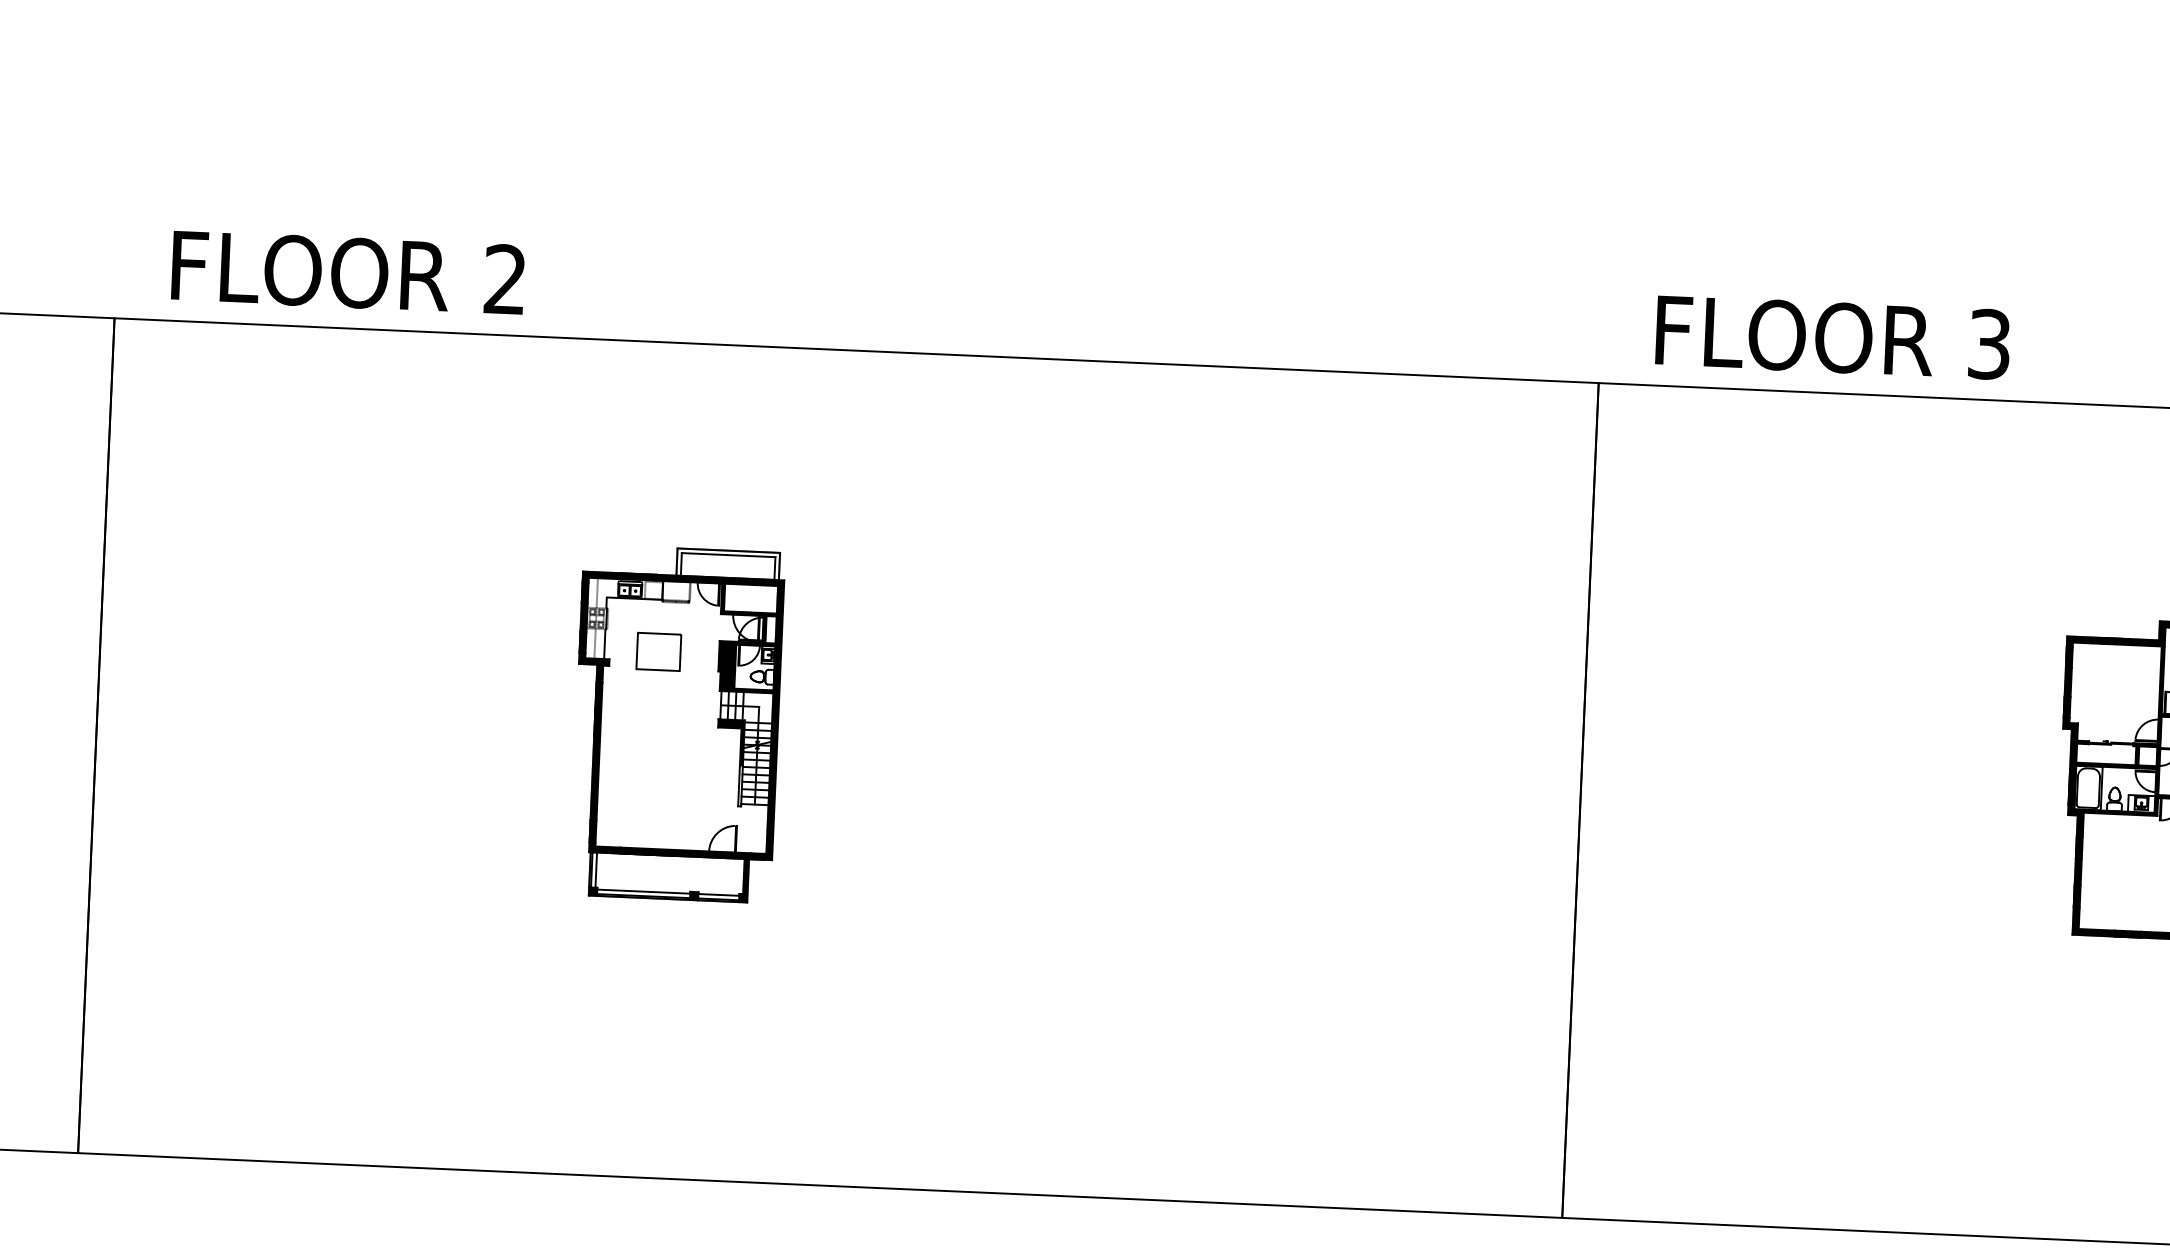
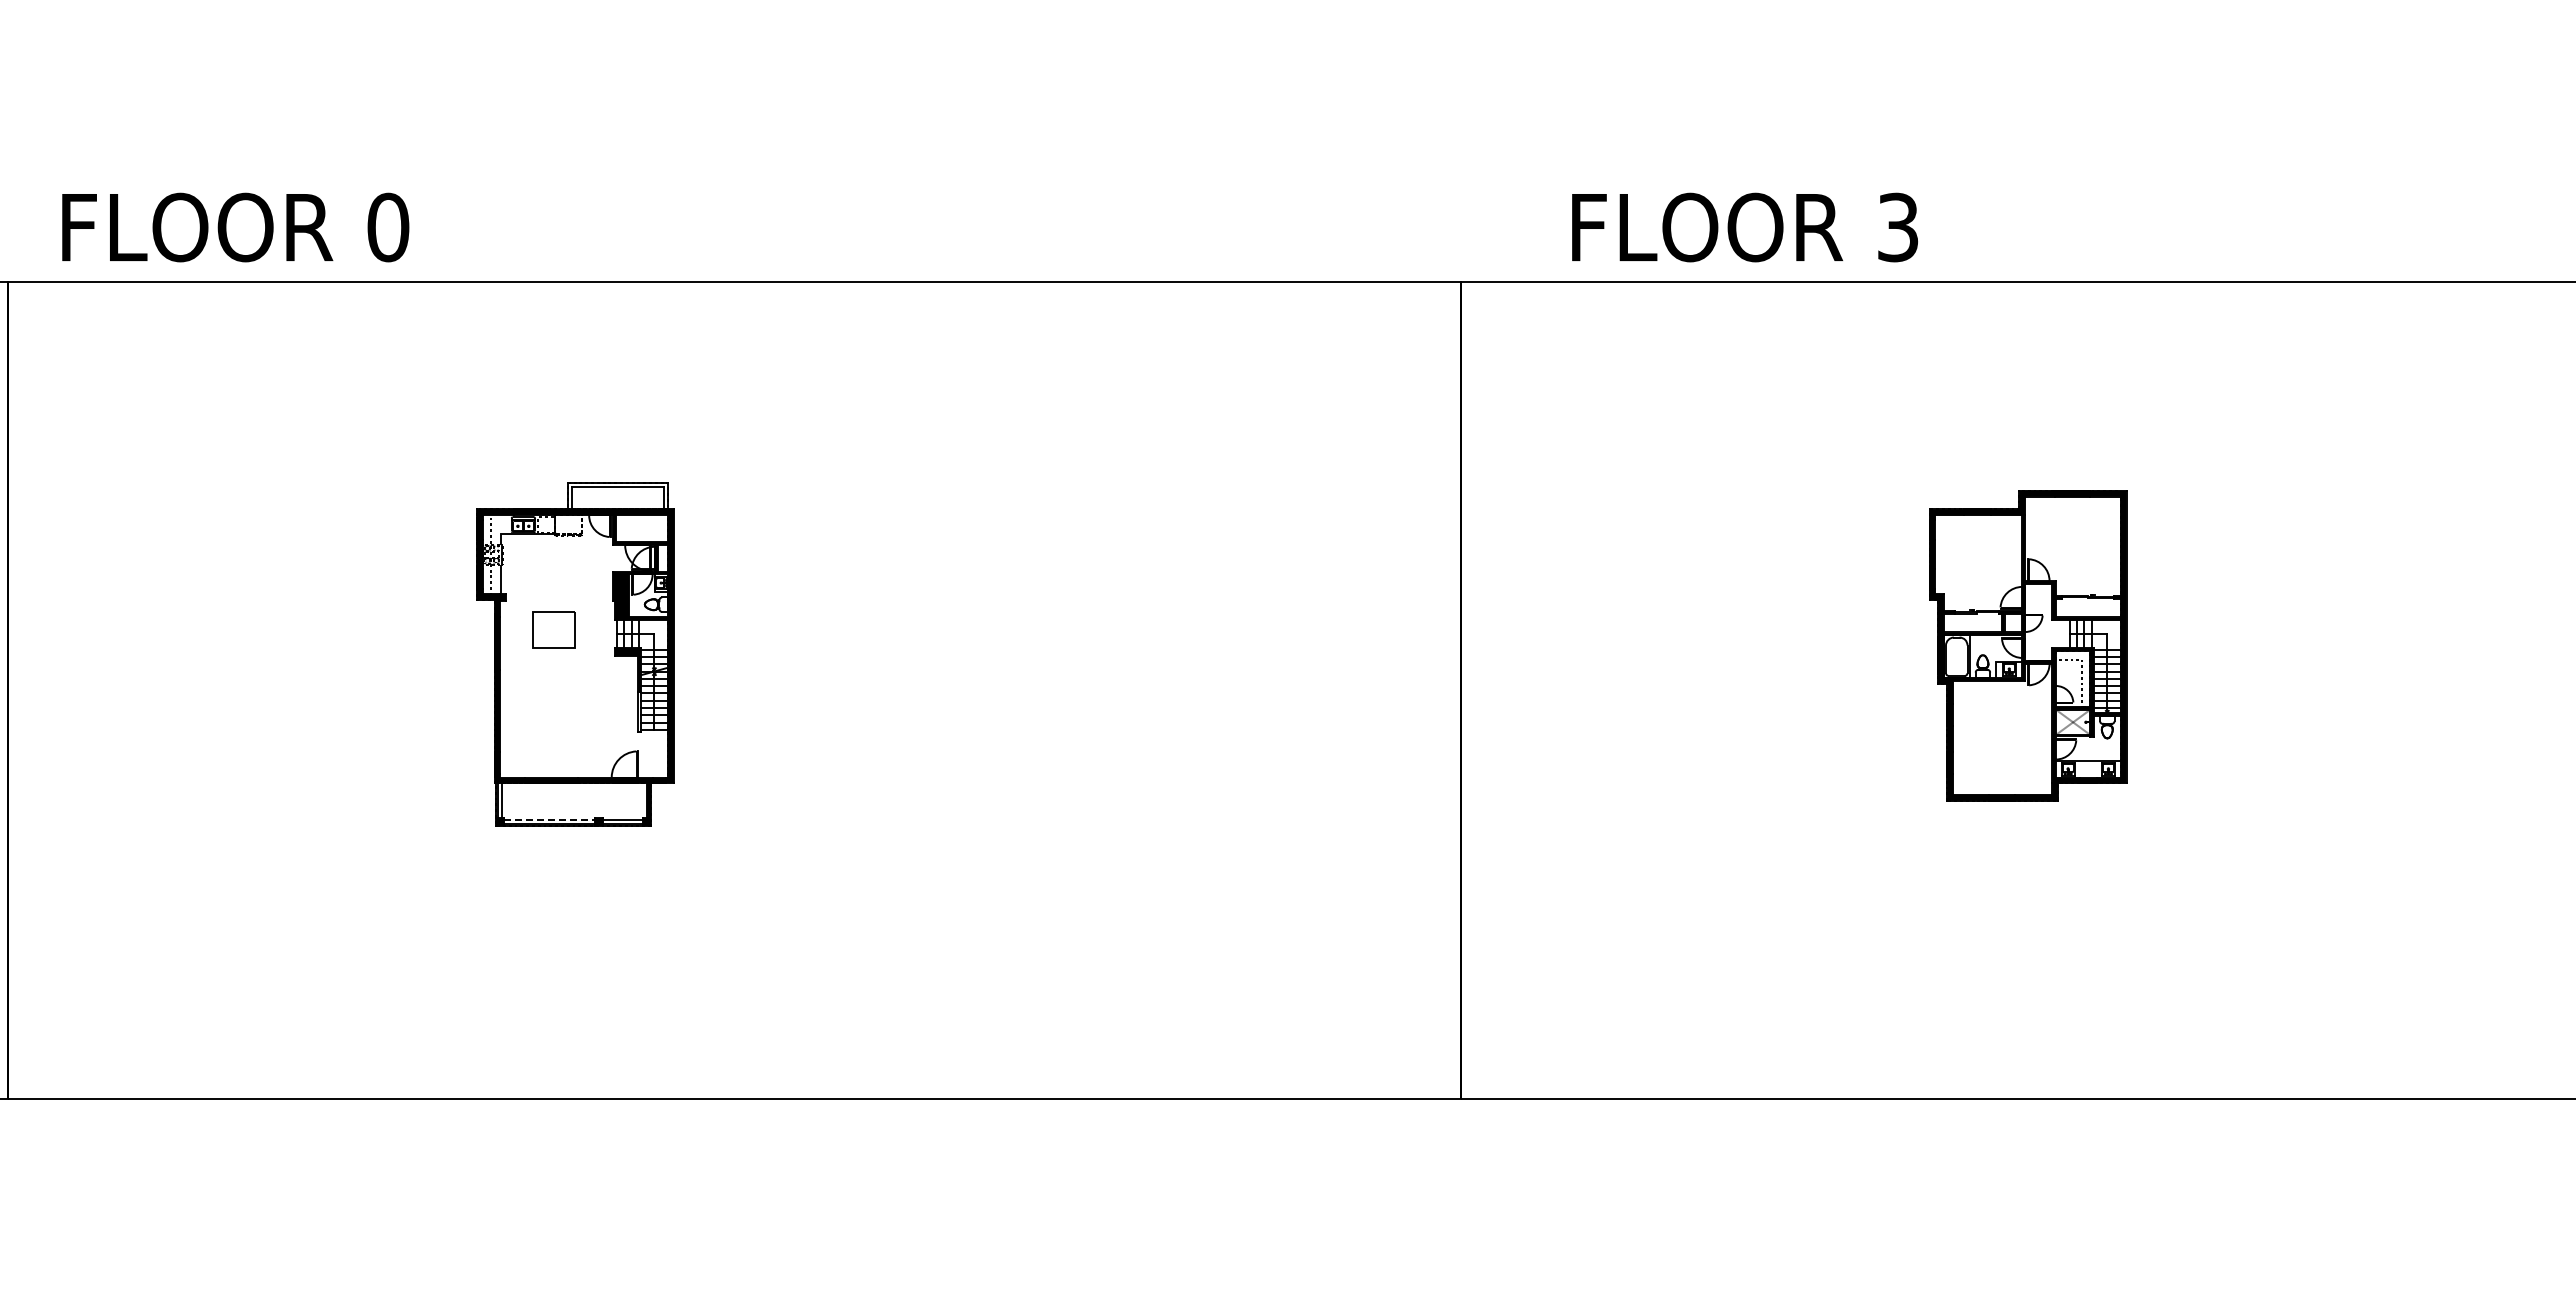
text: (505, 279) -> (388, 227), 2 -> 0
text: (1832, 337) -> (1744, 227), moved
part: (658, 651) -> (553, 629), moved
line: (643, 891) -> (549, 819), solid -> dashed

